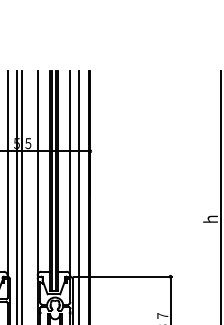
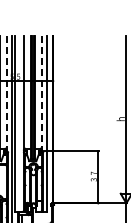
line: (6, 173) -> (6, 93), solid -> dashed
line: (71, 173) -> (42, 93), solid -> dashed

